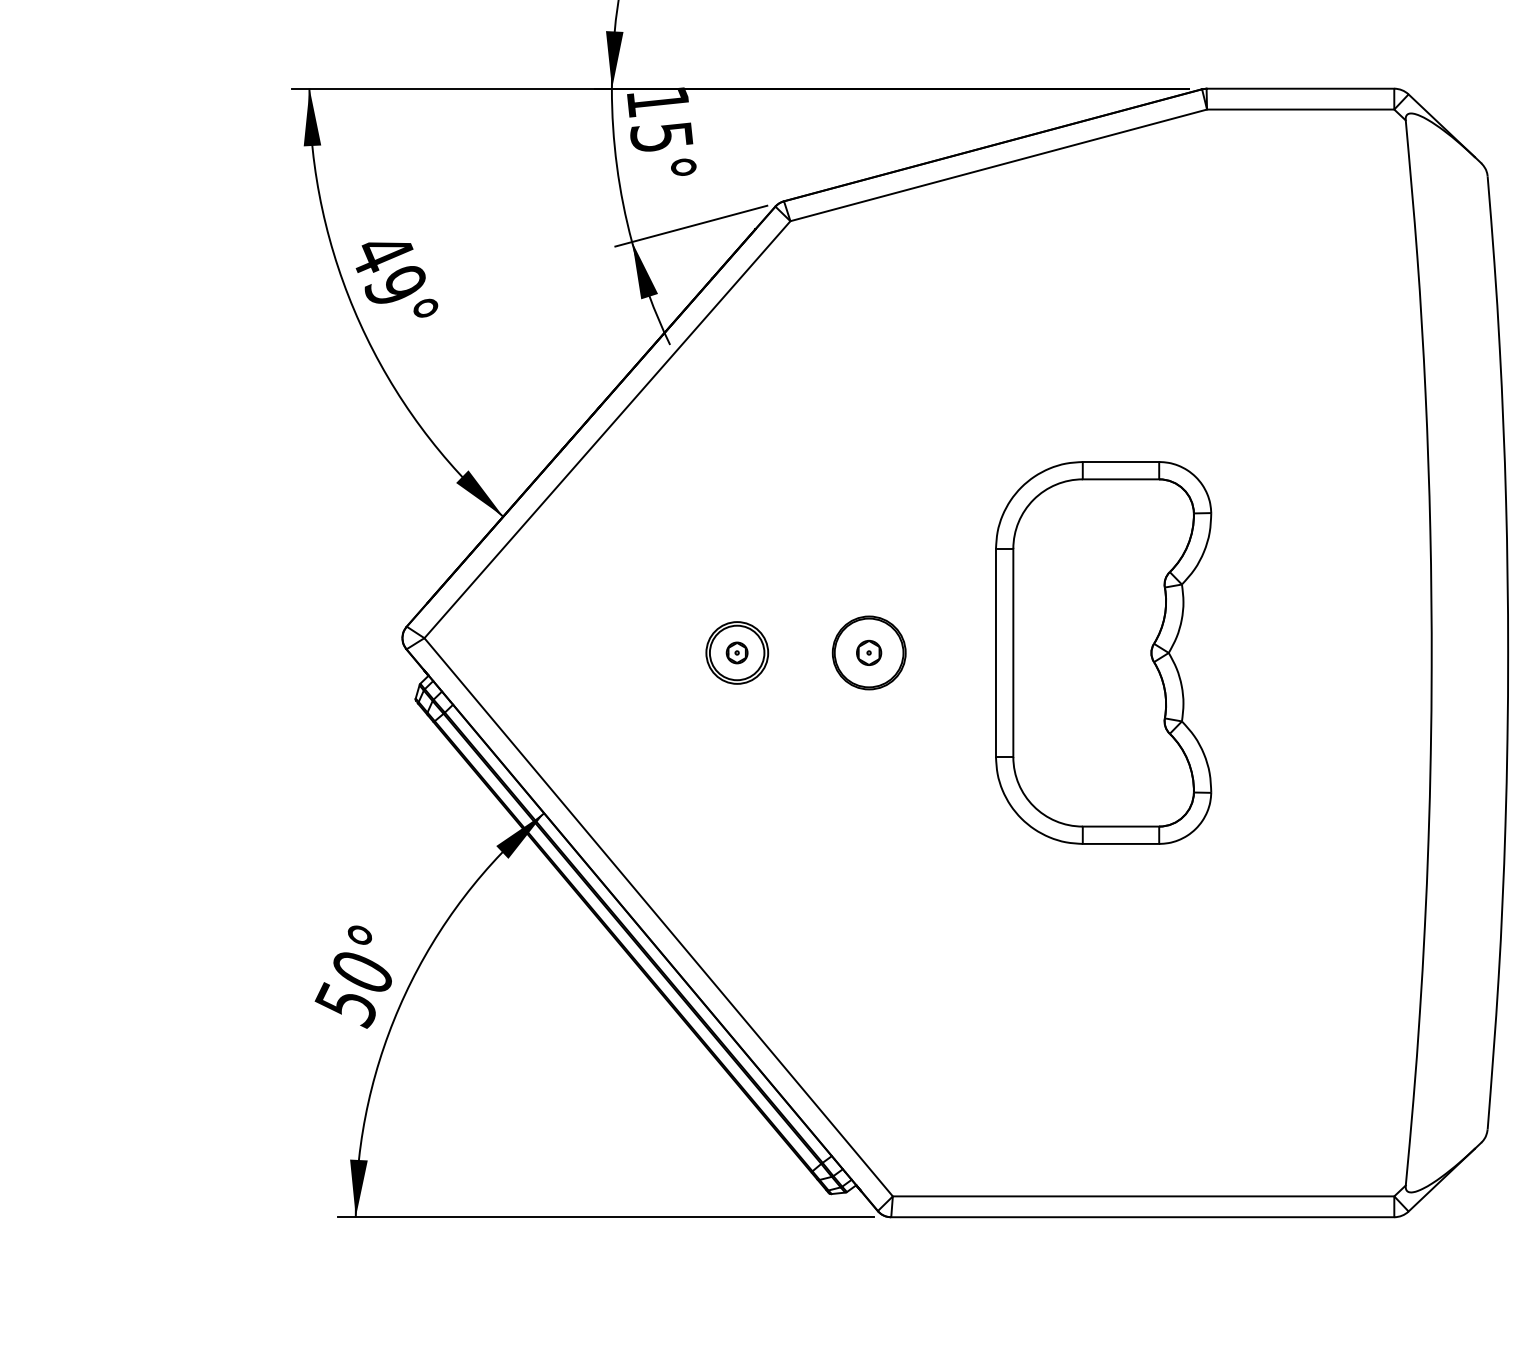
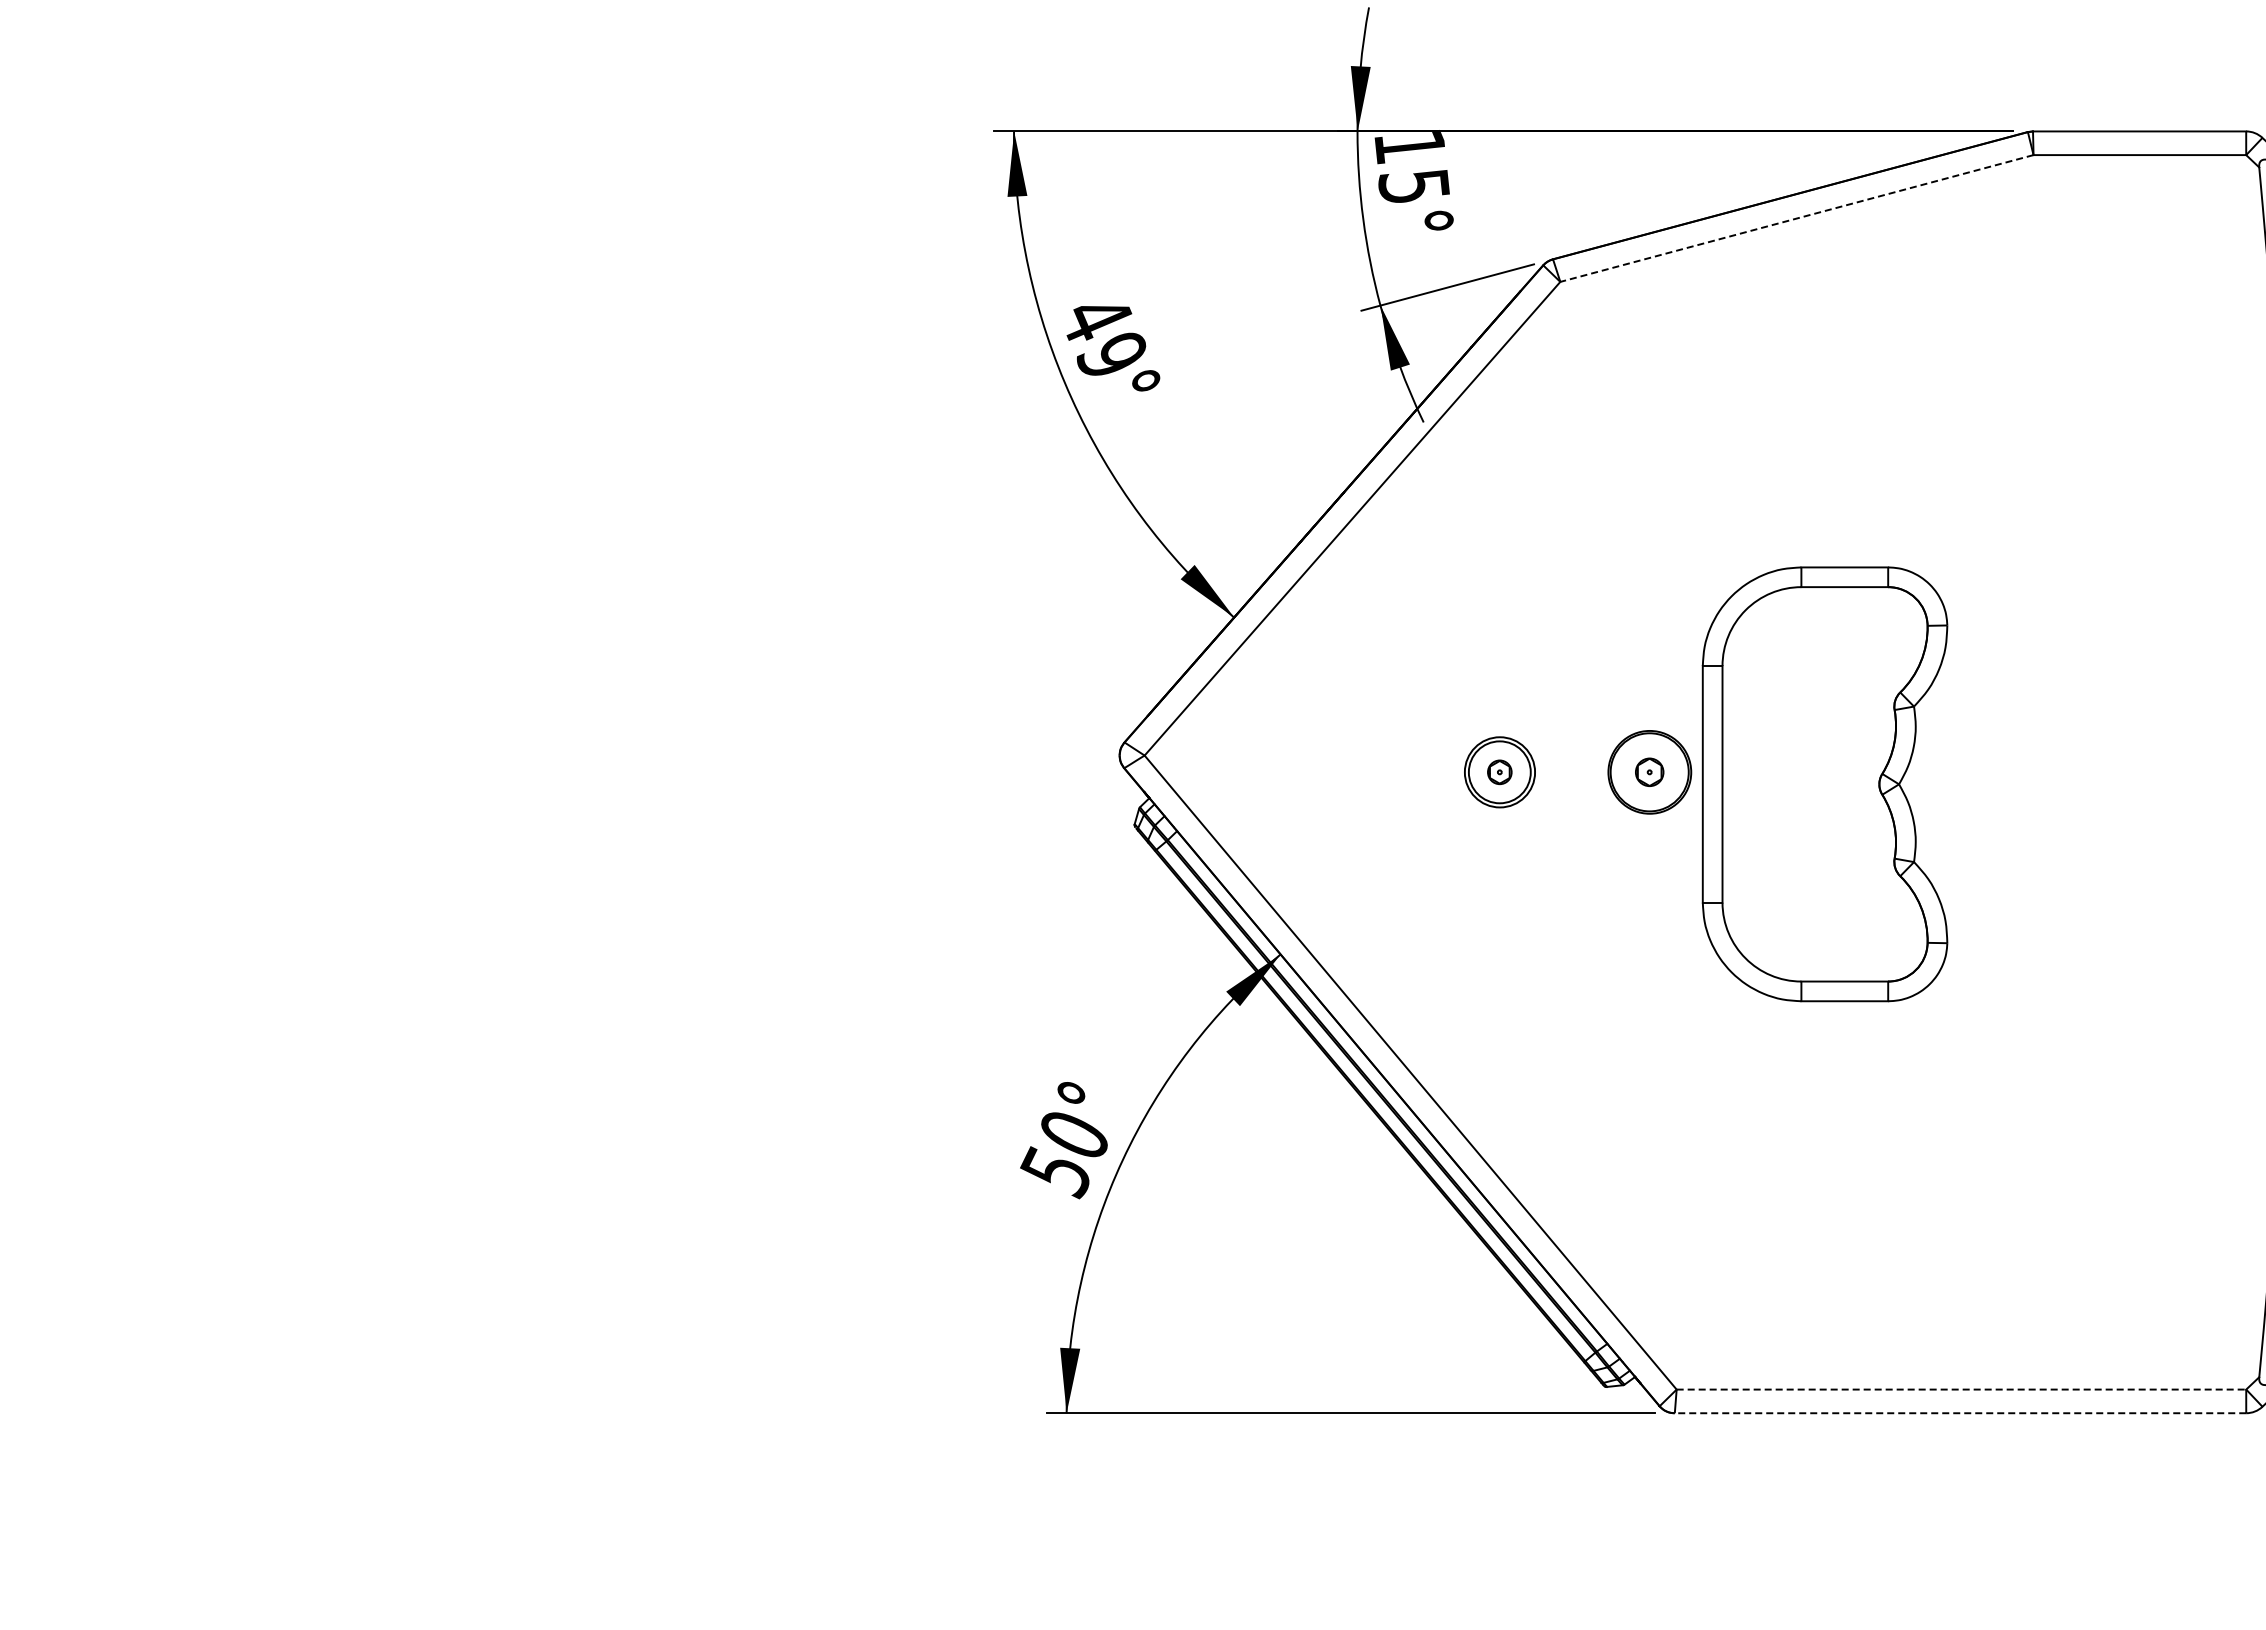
line: (998, 165) -> (1796, 218), solid -> dashed
part: (1103, 653) -> (1824, 784), moved
line: (1143, 1196) -> (1961, 1389), solid -> dashed
line: (1142, 1217) -> (1960, 1413), solid -> dashed

